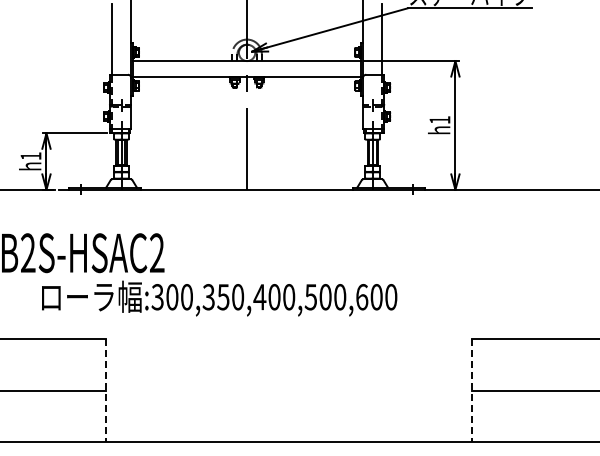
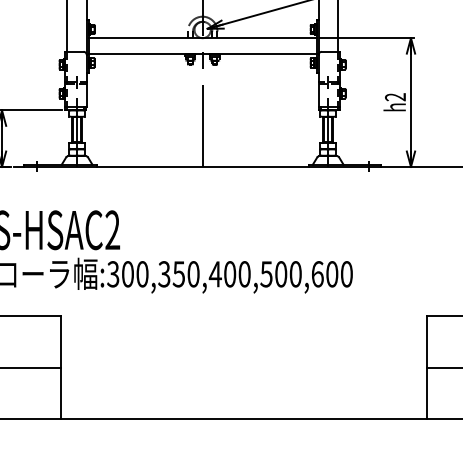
text: (439, 120) -> (395, 97), h1 -> h2
line: (105, 390) -> (61, 367), dashed -> solid
line: (471, 390) -> (427, 367), dashed -> solid

